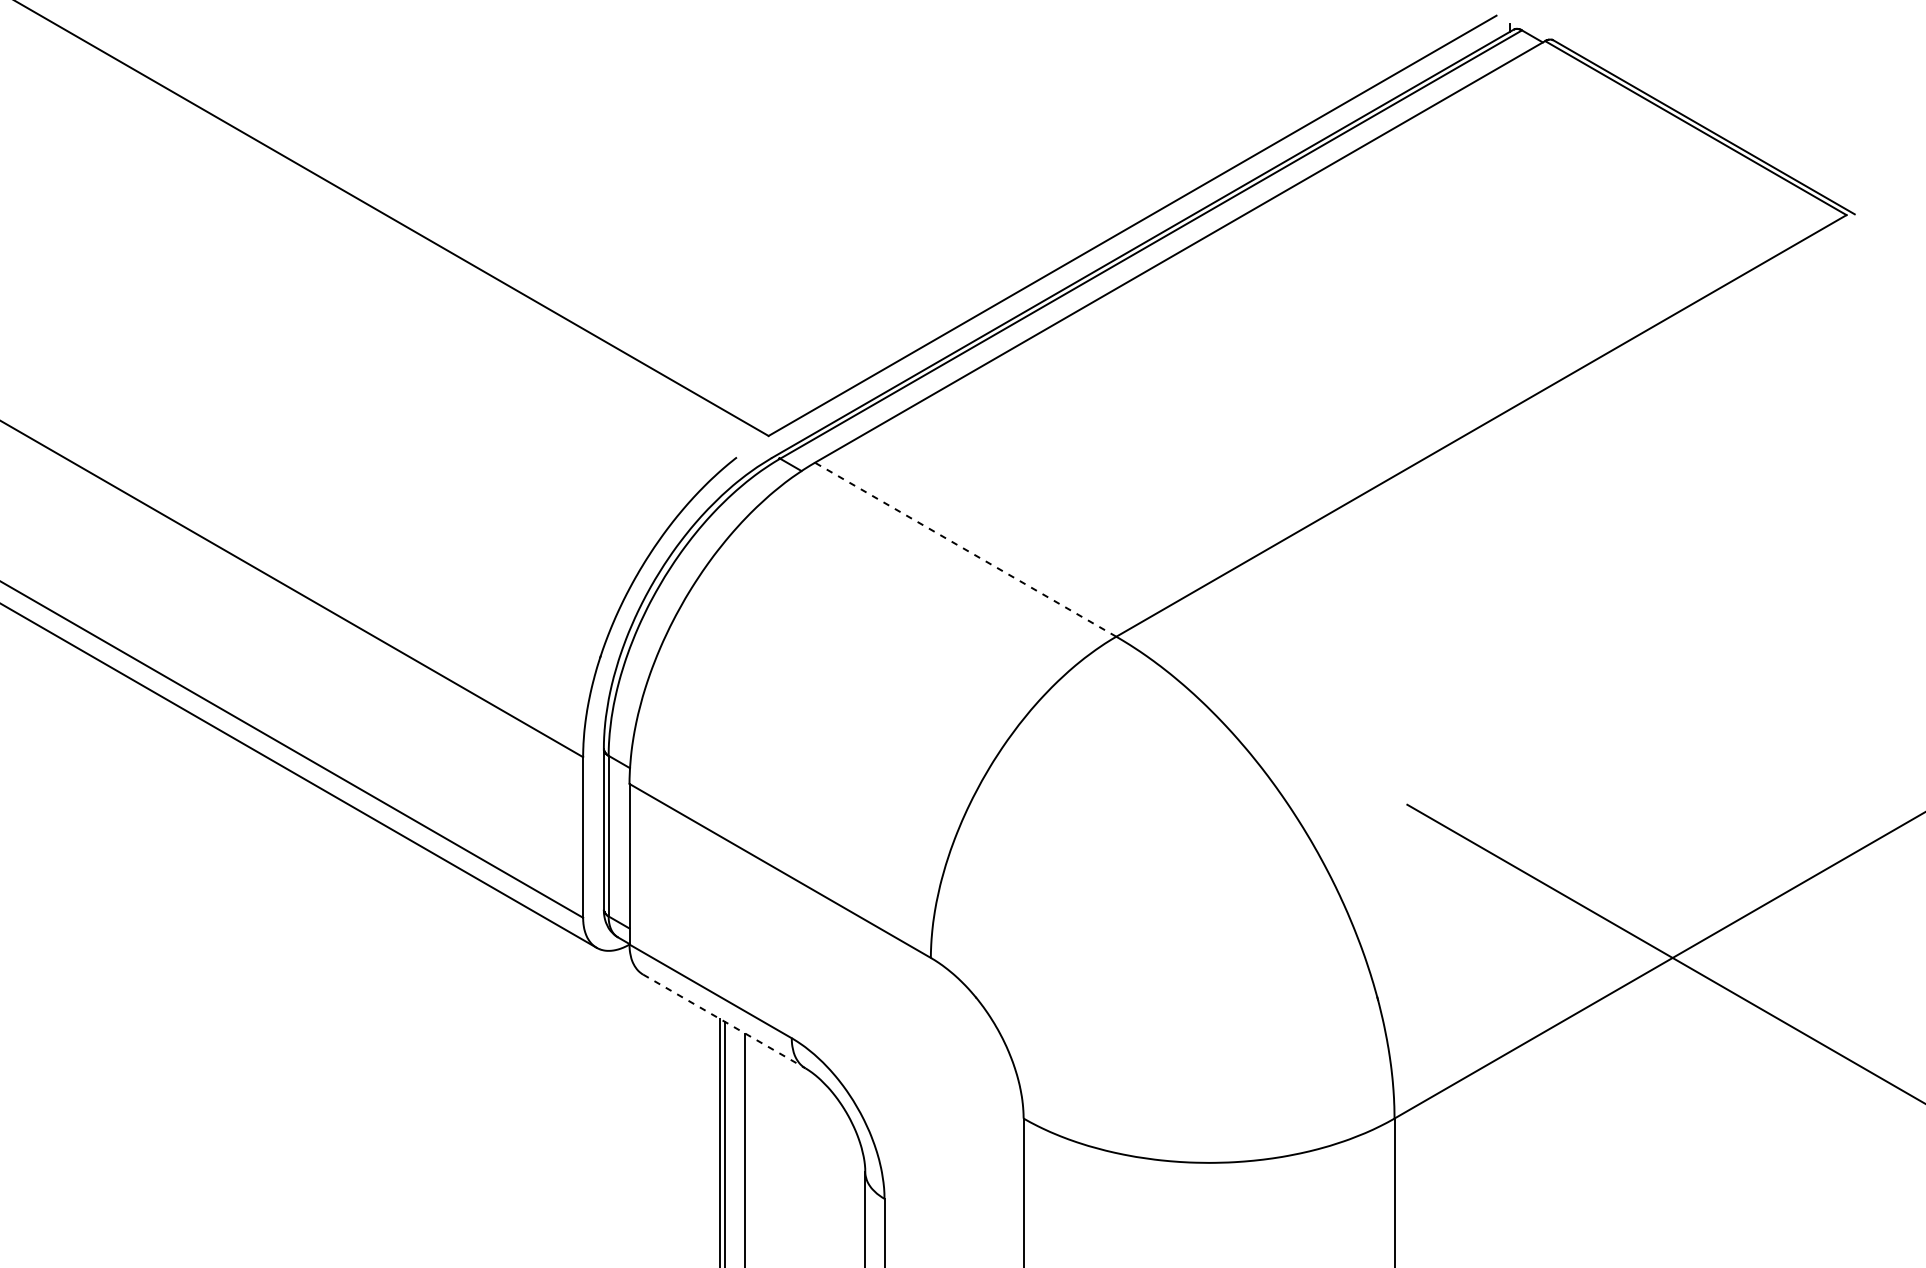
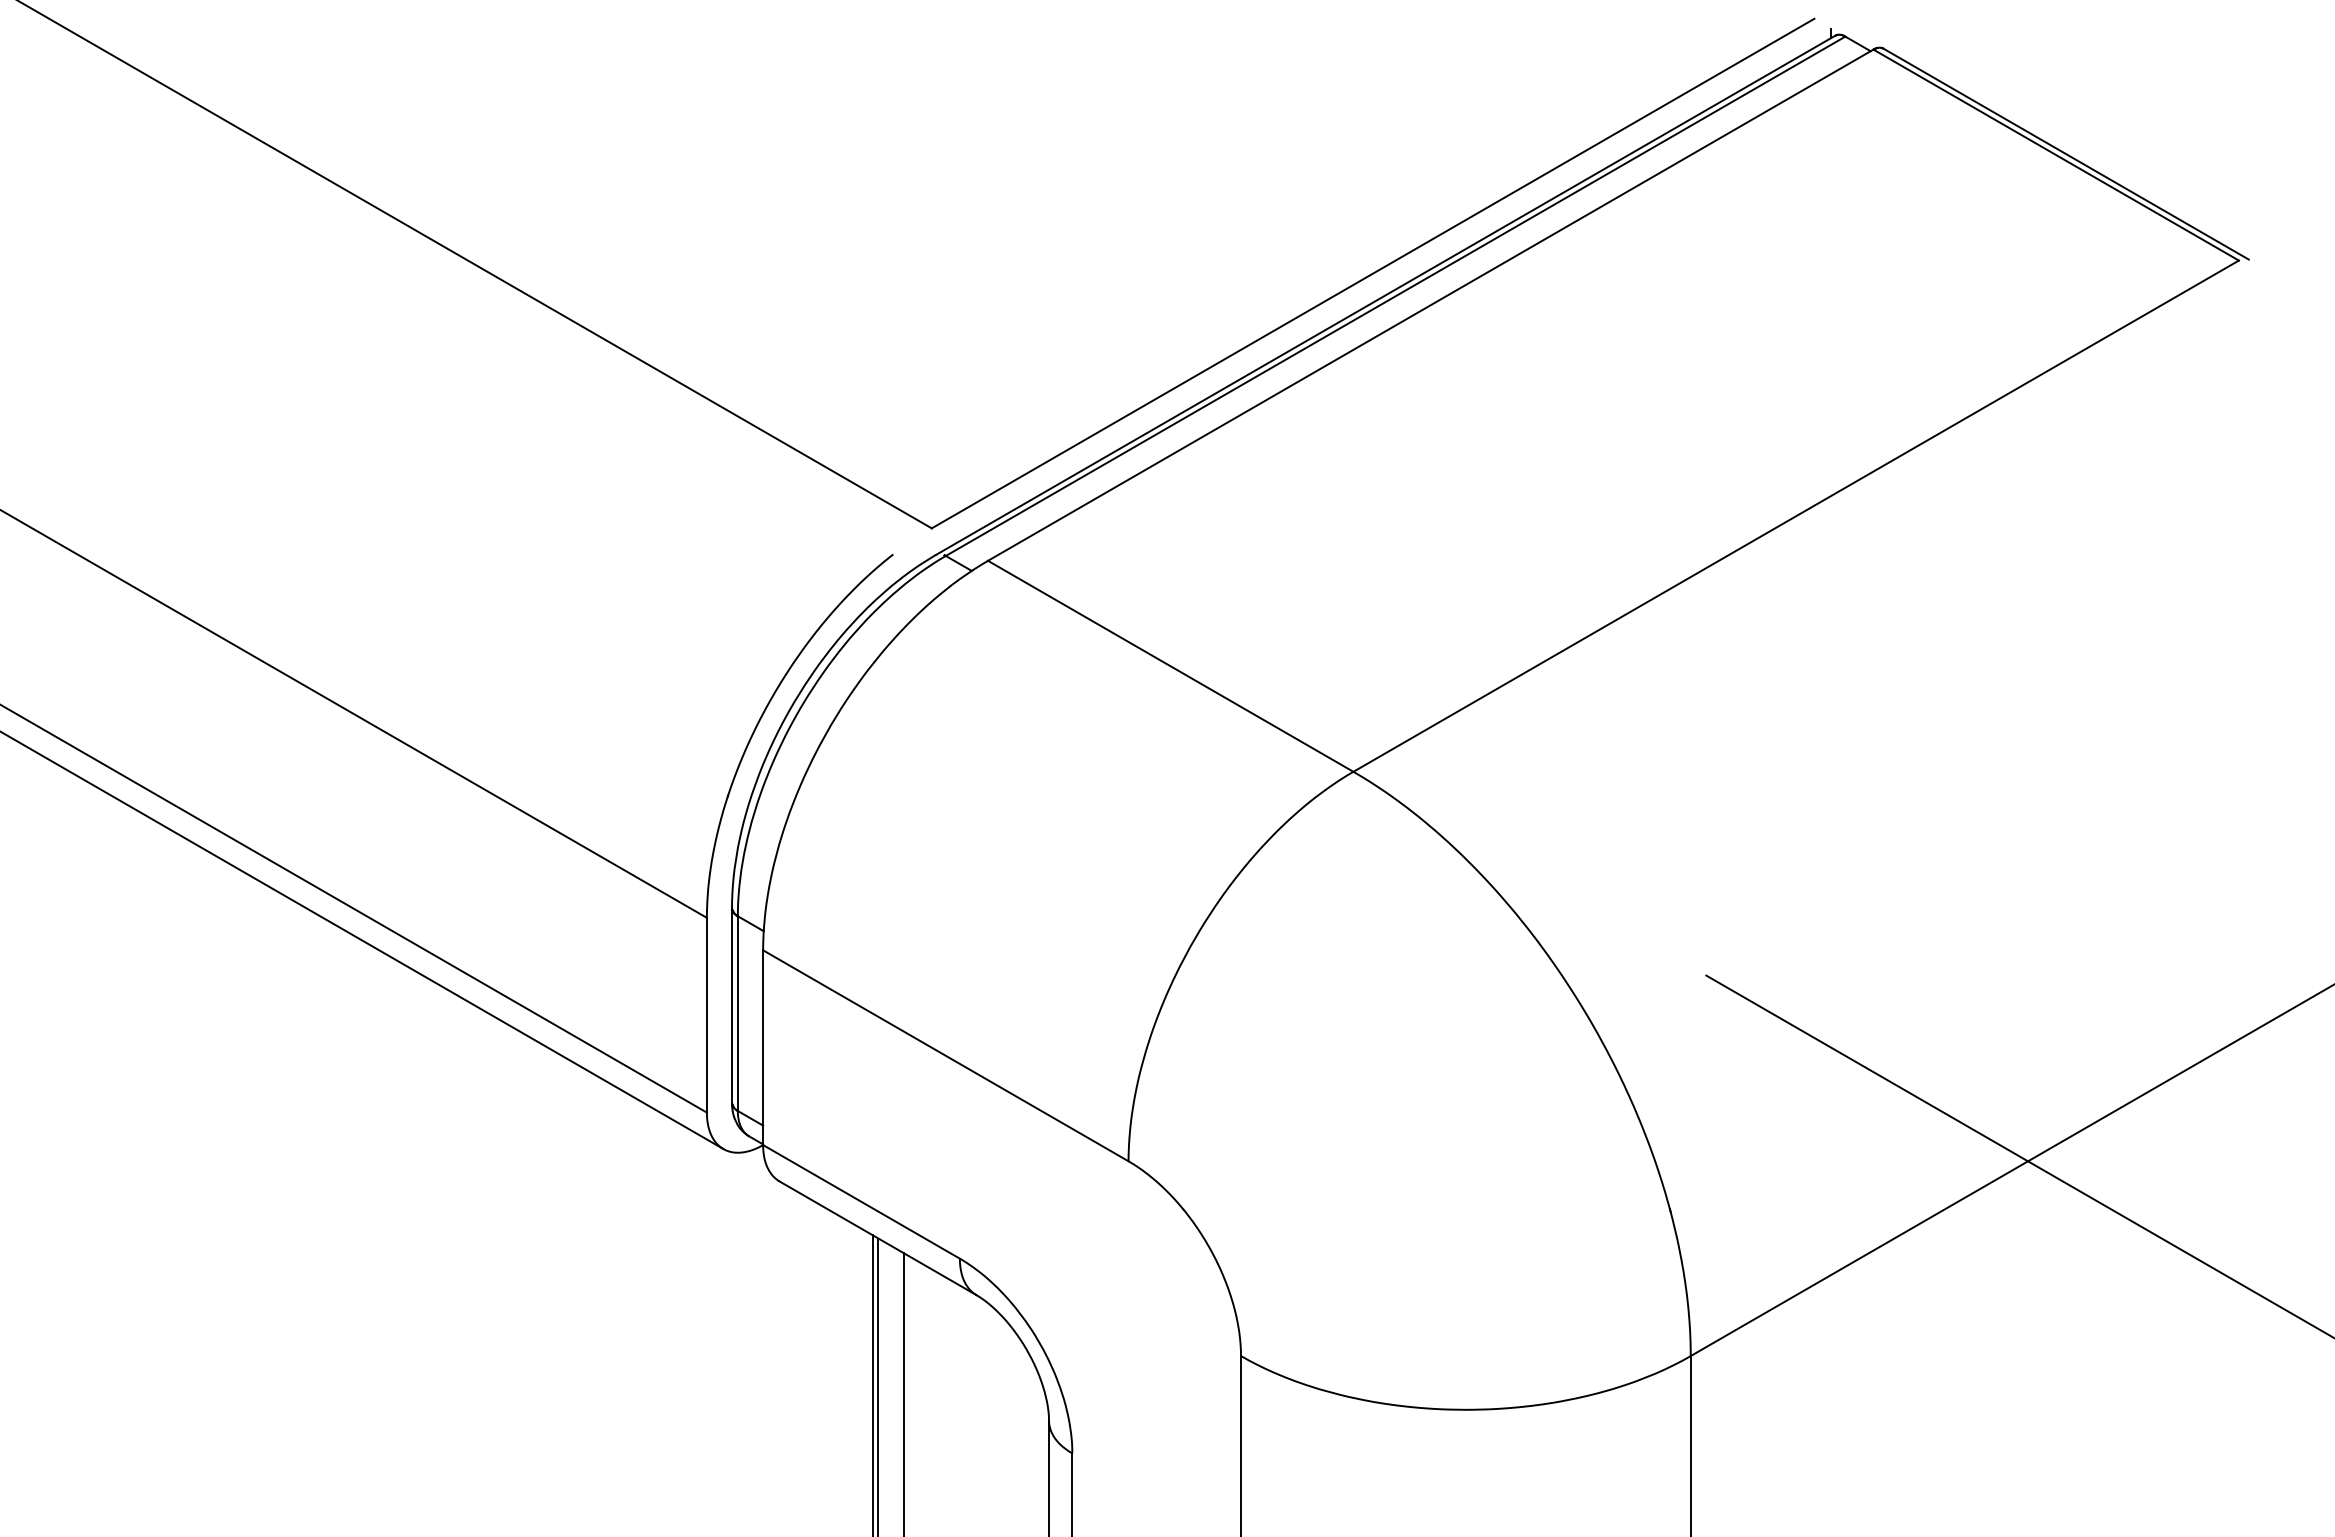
line: (965, 549) -> (1170, 666), dashed -> solid
line: (723, 1021) -> (877, 1238), dashed -> solid

